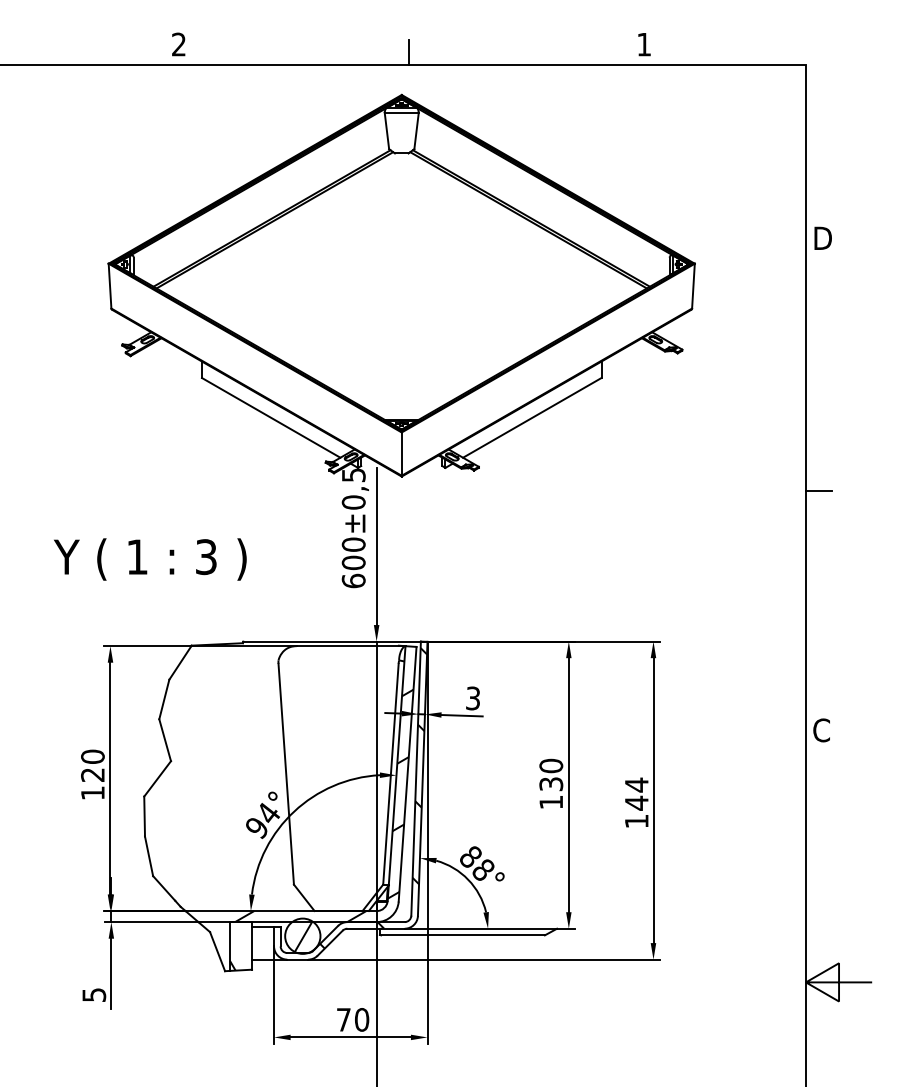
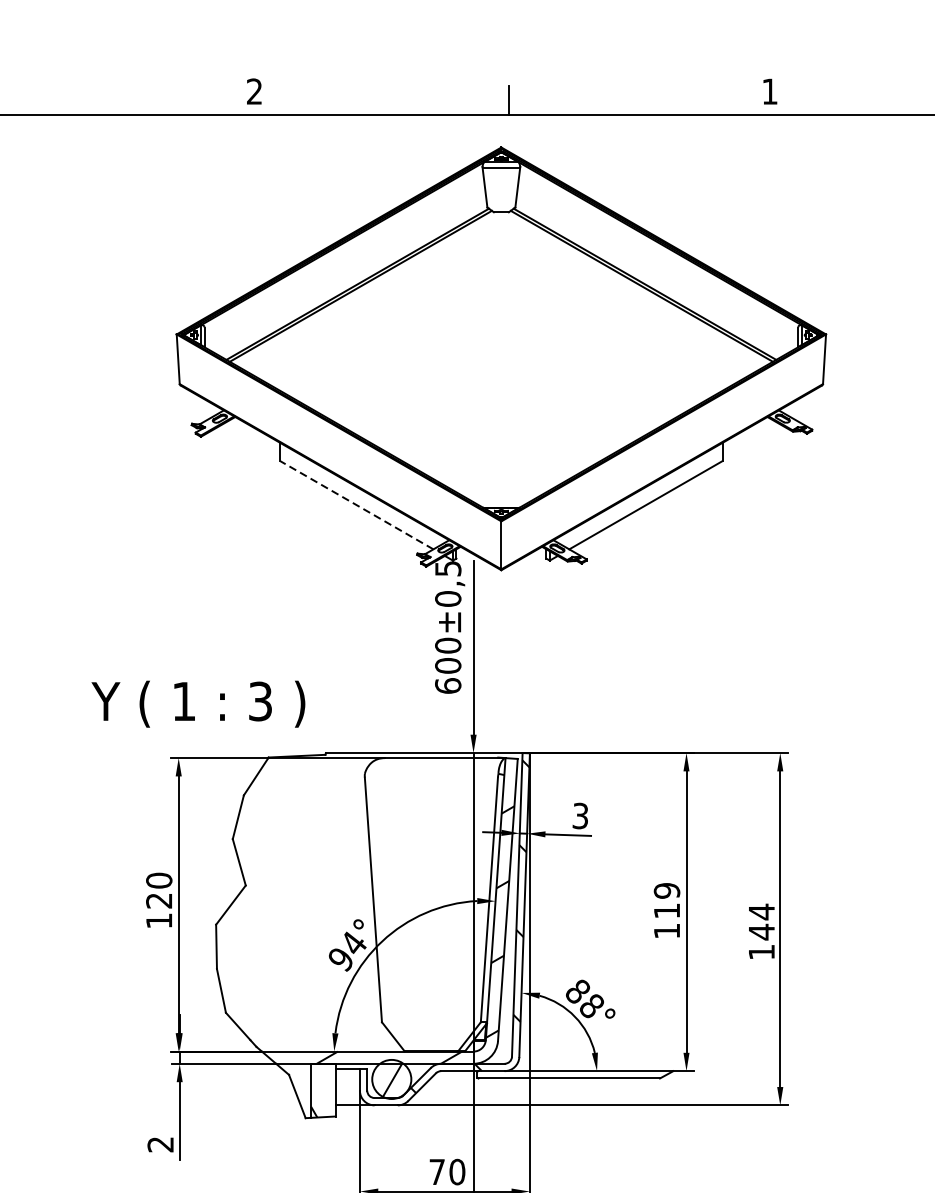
line: (271, 417) -> (357, 504), solid -> dashed
text: (150, 559) -> (198, 704), moved
text: (551, 774) -> (667, 900), 130 -> 119
text: (94, 994) -> (161, 1143), 5 -> 2

